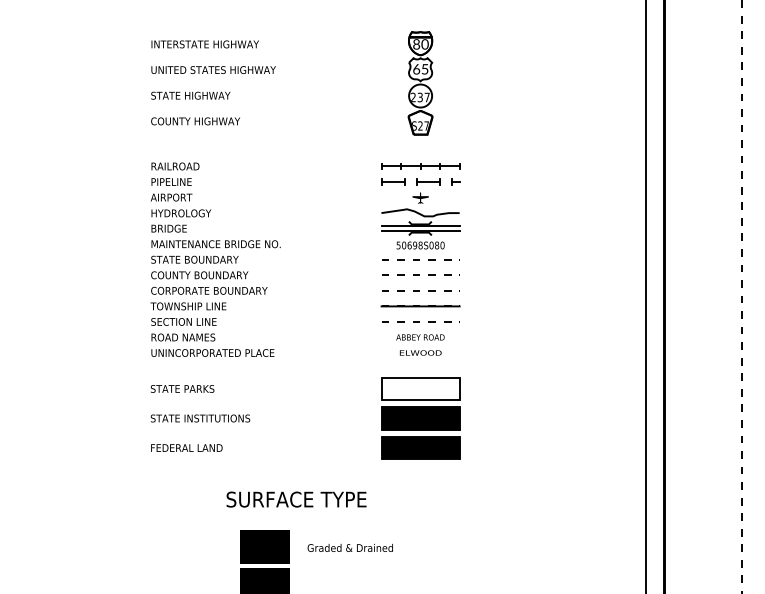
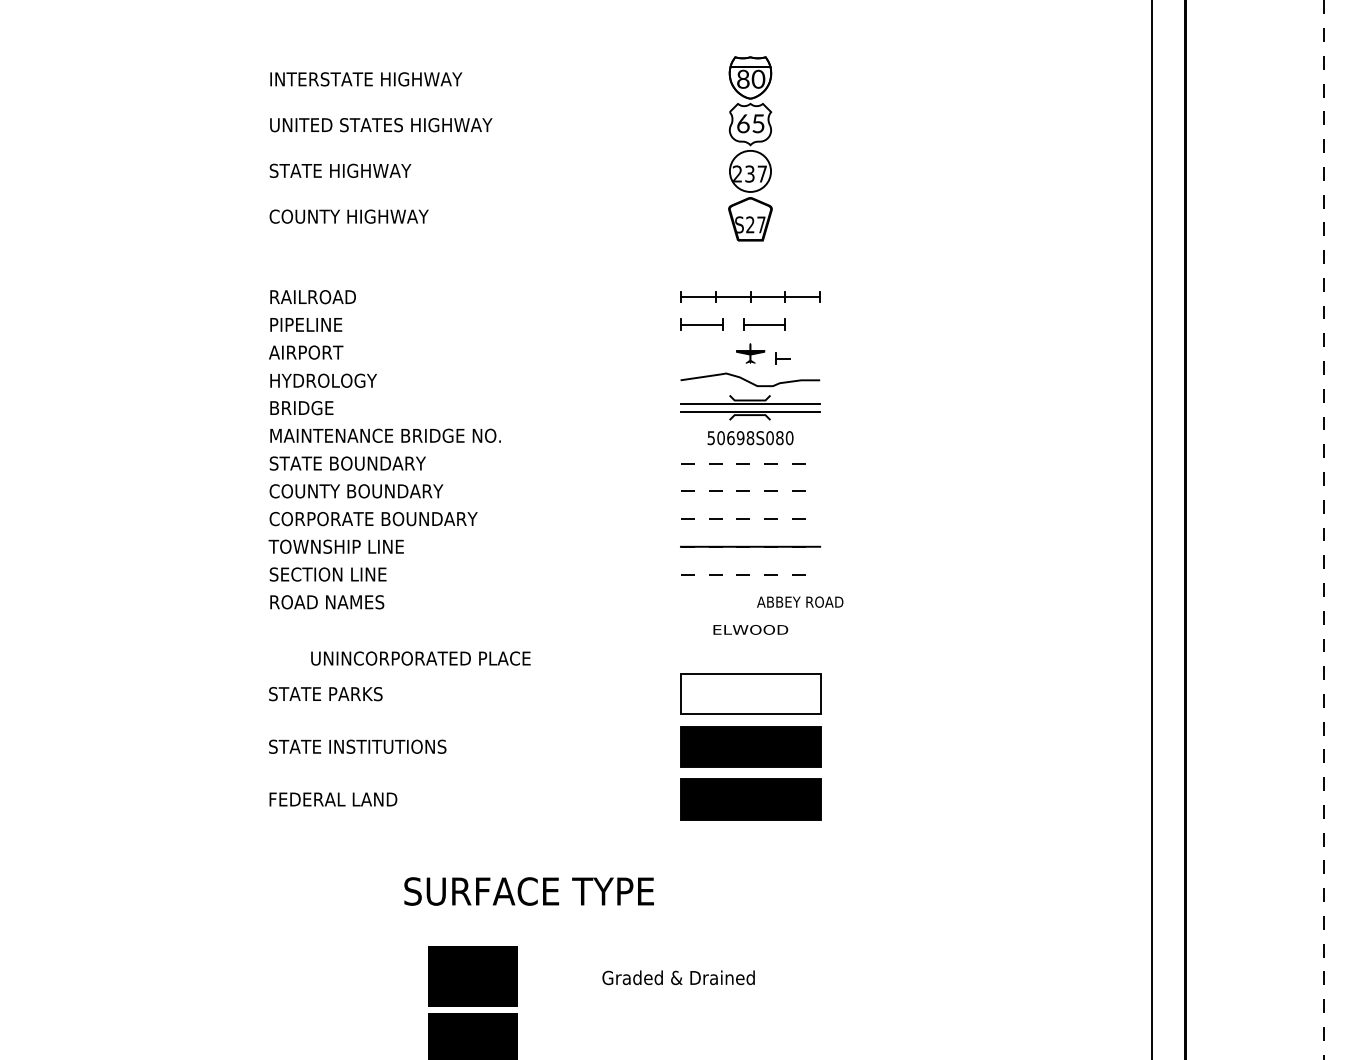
part: (455, 181) -> (782, 357), moved
text: (420, 337) -> (800, 602), moved
text: (212, 352) -> (420, 657), moved
text: (349, 547) -> (677, 976), moved

